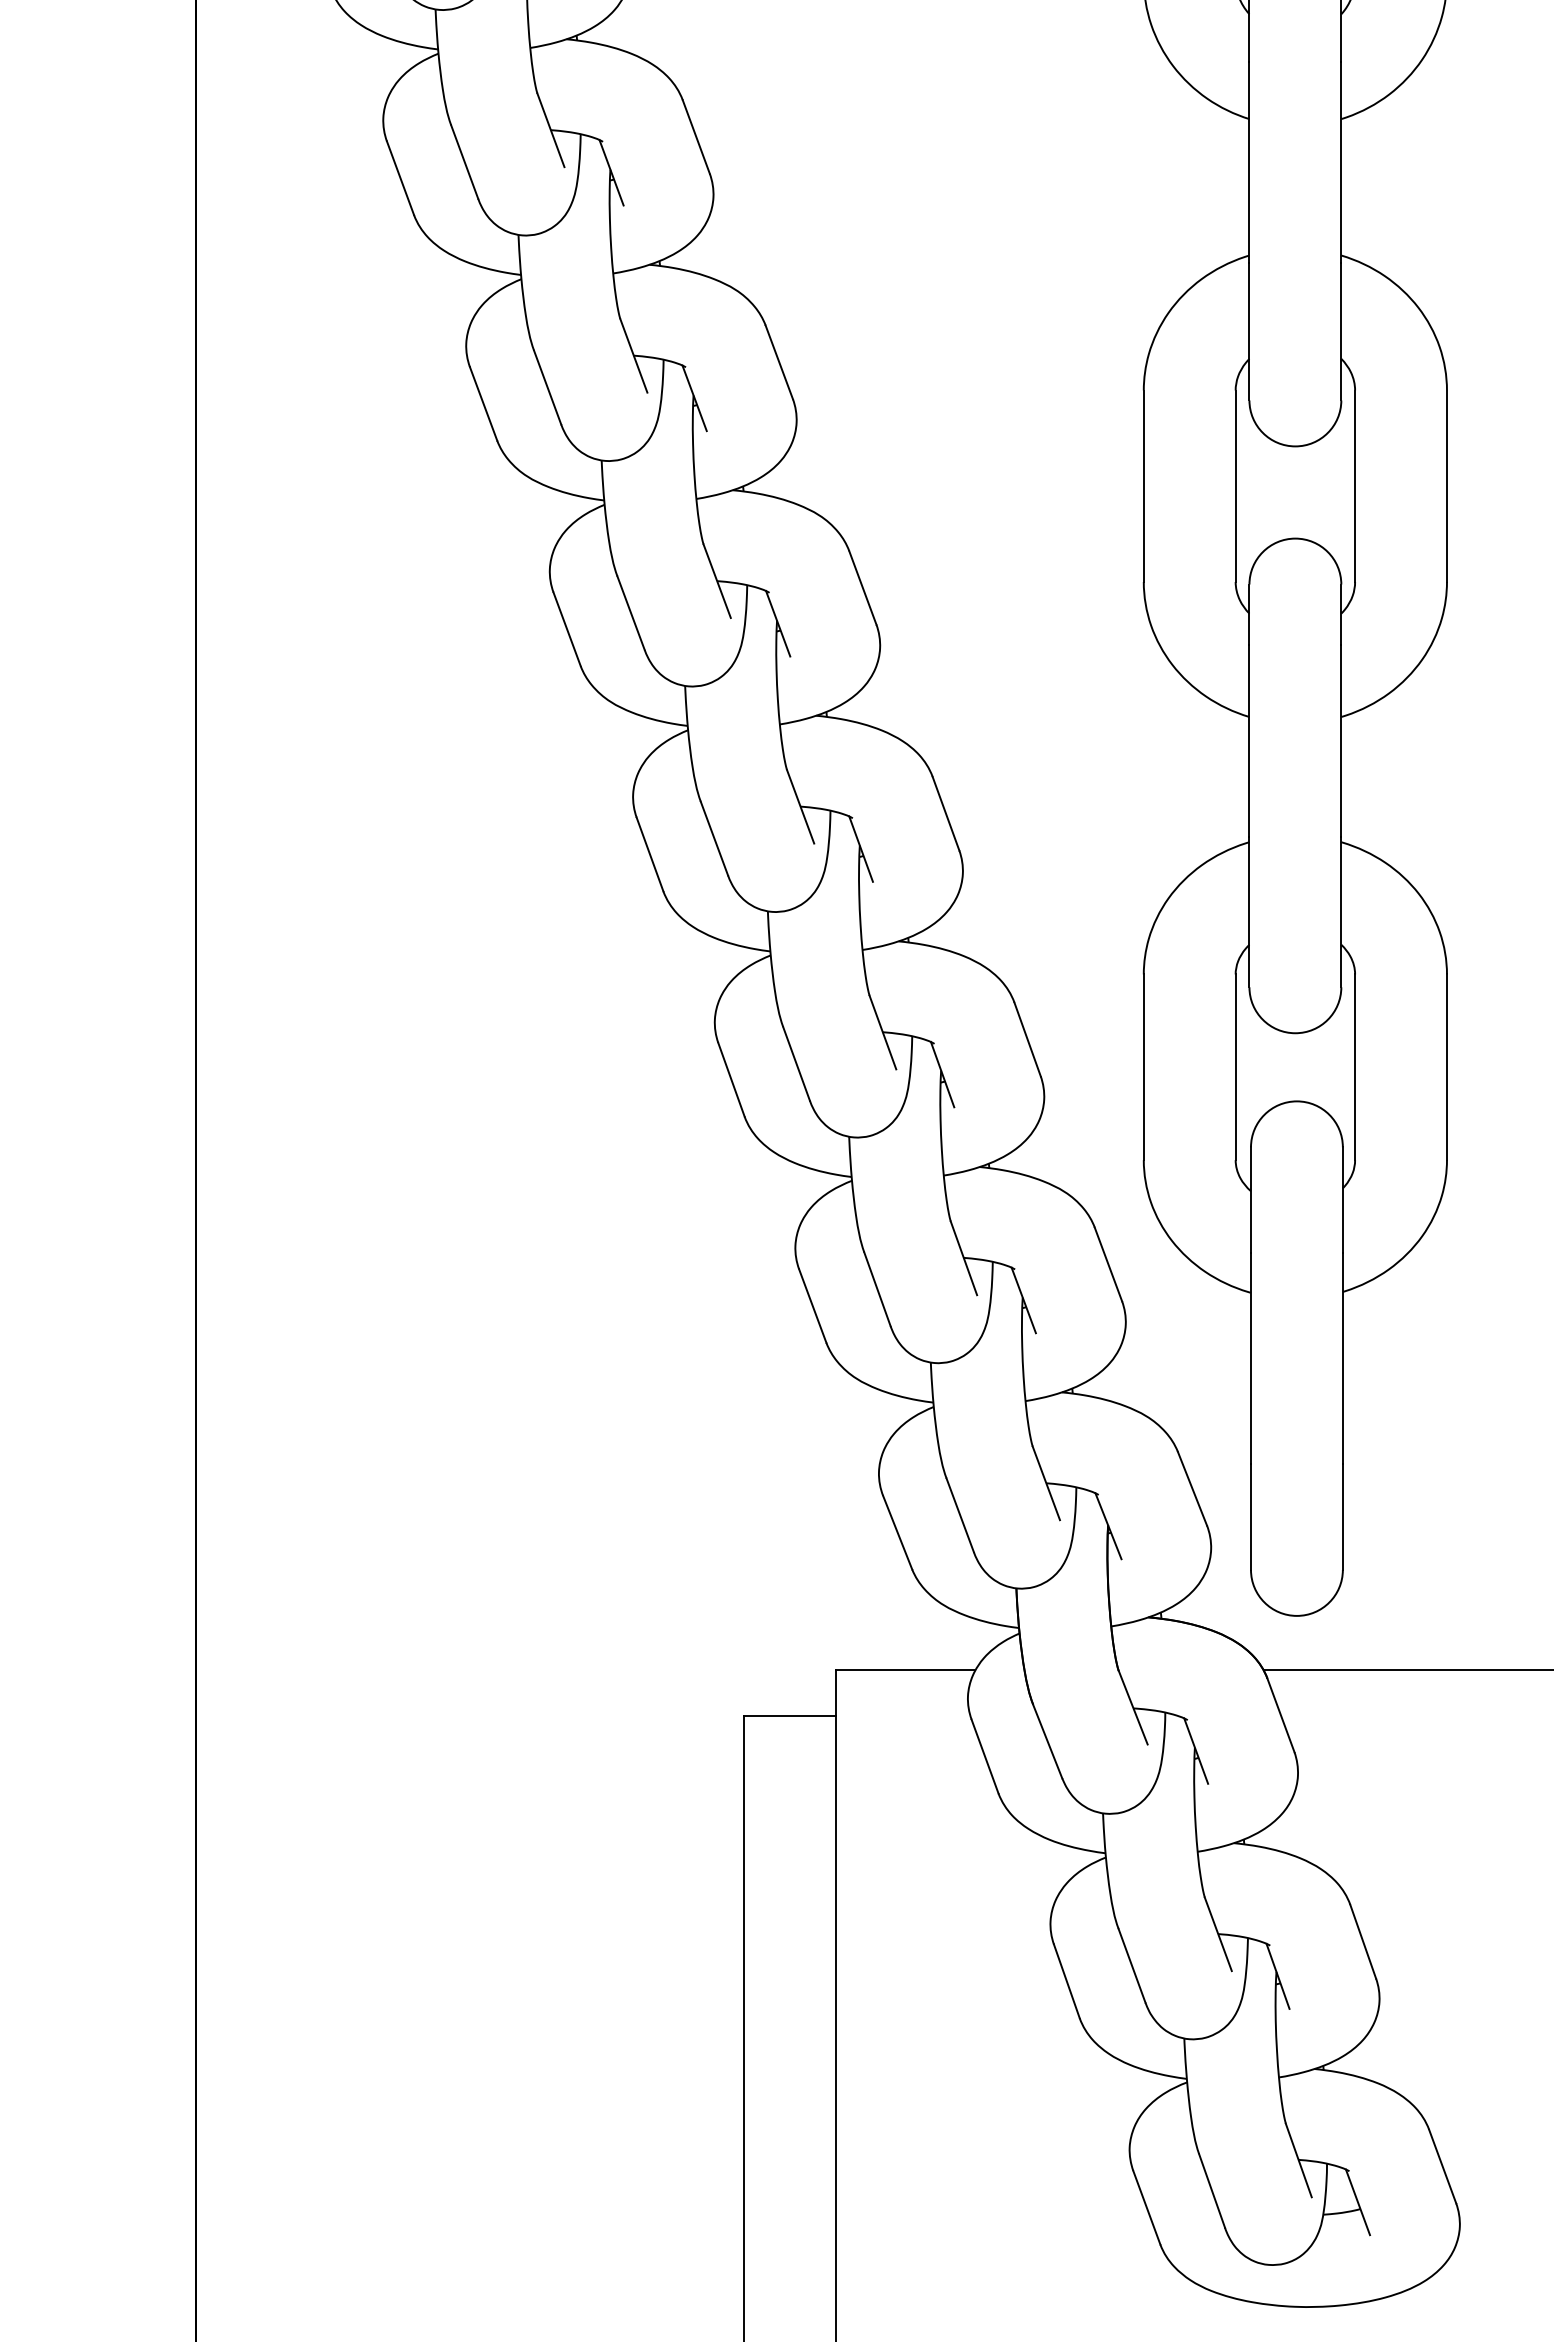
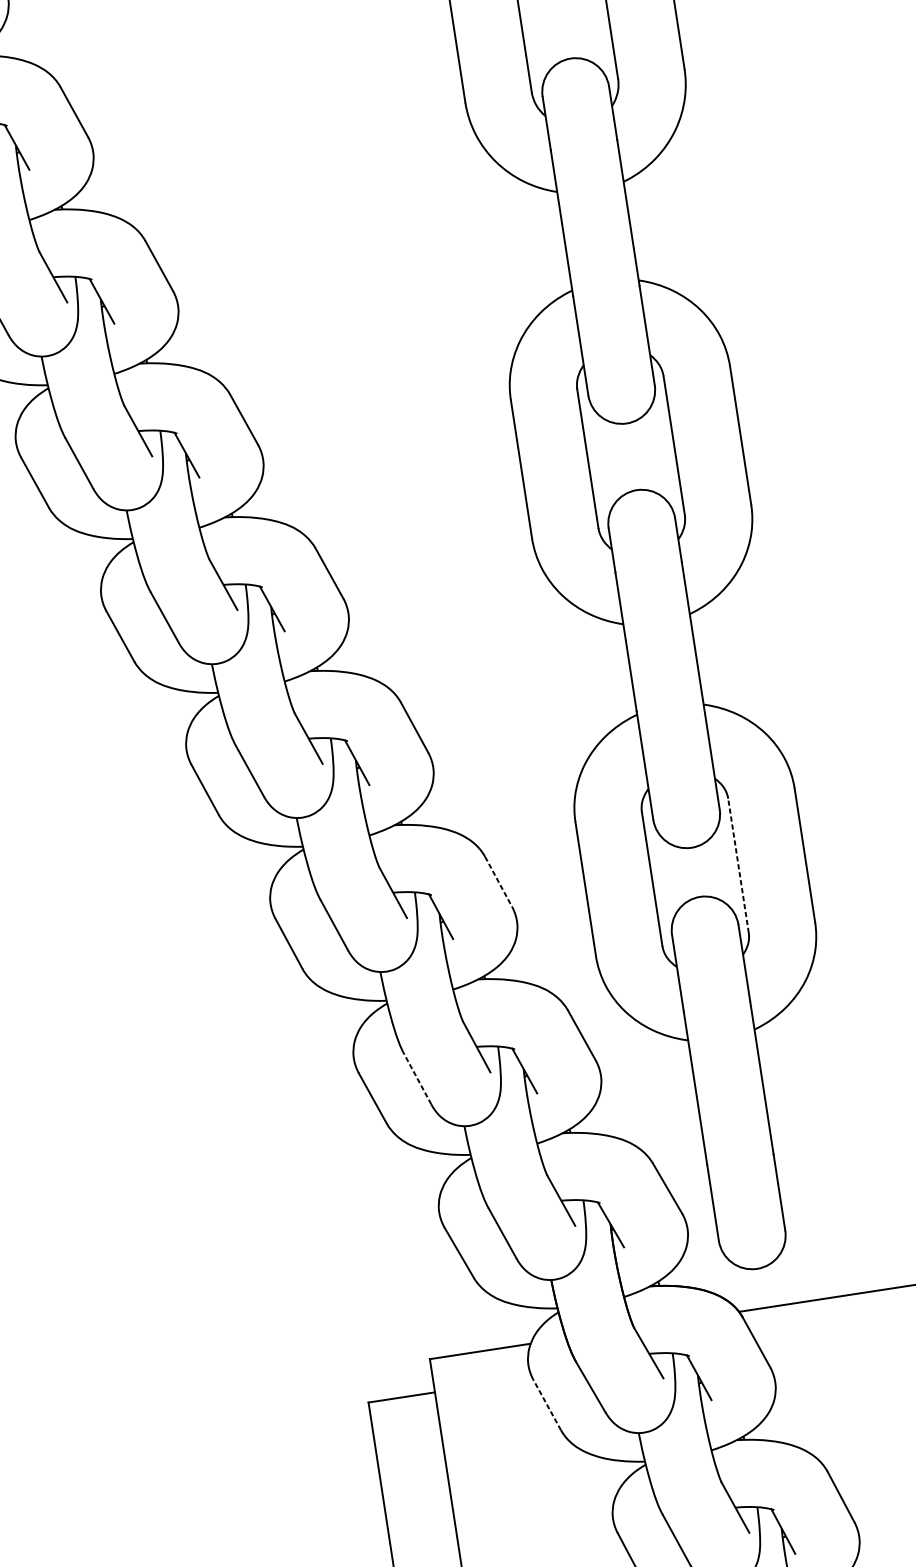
line: (1027, 1040) -> (498, 882), solid -> dashed
line: (1355, 1067) -> (738, 865), solid -> dashed
line: (877, 1288) -> (417, 1078), solid -> dashed
line: (984, 1756) -> (546, 1405), solid -> dashed

